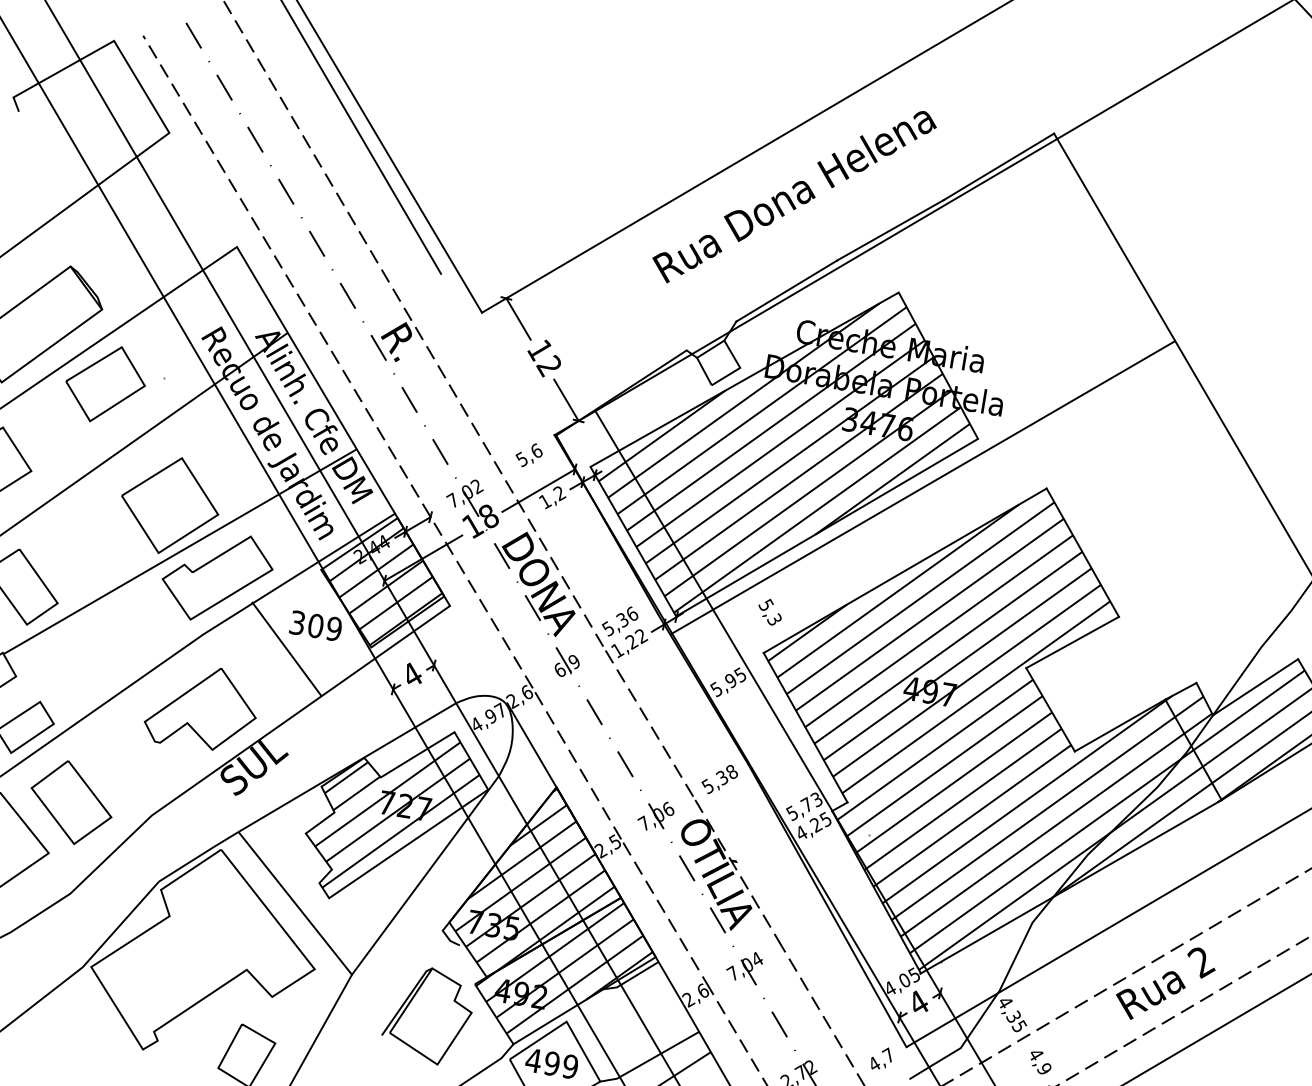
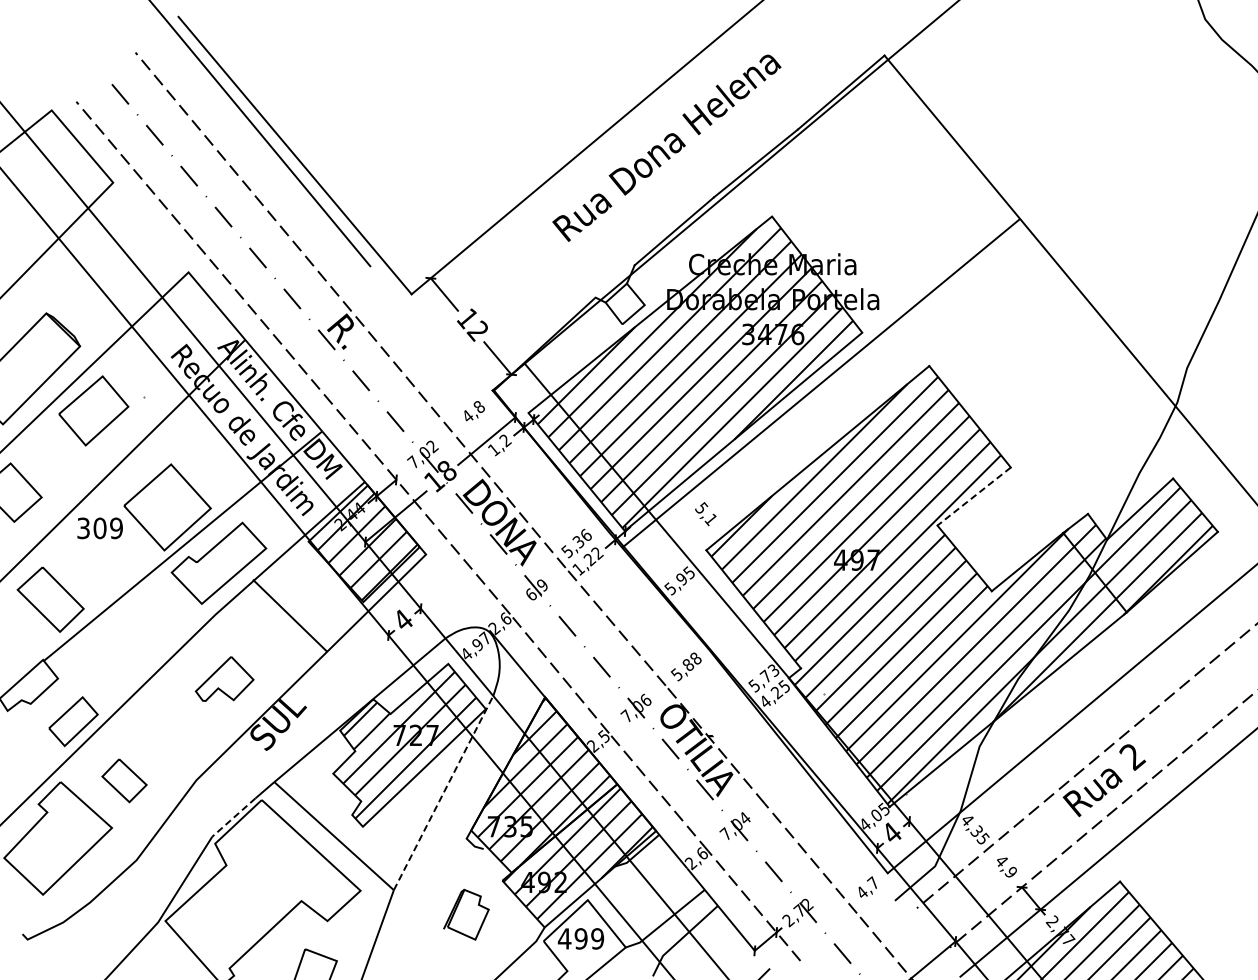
text: (528, 454) -> (472, 411), 5,6 -> 4,8
text: (774, 619) -> (710, 519), 5,3 -> 5,1
text: (315, 626) -> (99, 528), moved
line: (1073, 642) -> (974, 496), solid -> dashed
part: (201, 707) -> (224, 678), size x0.6
text: (722, 778) -> (688, 665), 5,38 -> 5,88
part: (71, 802) -> (124, 780), size x0.6
line: (186, 863) -> (233, 817), solid -> dashed
line: (425, 874) -> (443, 792), solid -> dashed
part: (428, 1015) -> (466, 914), size x0.6

